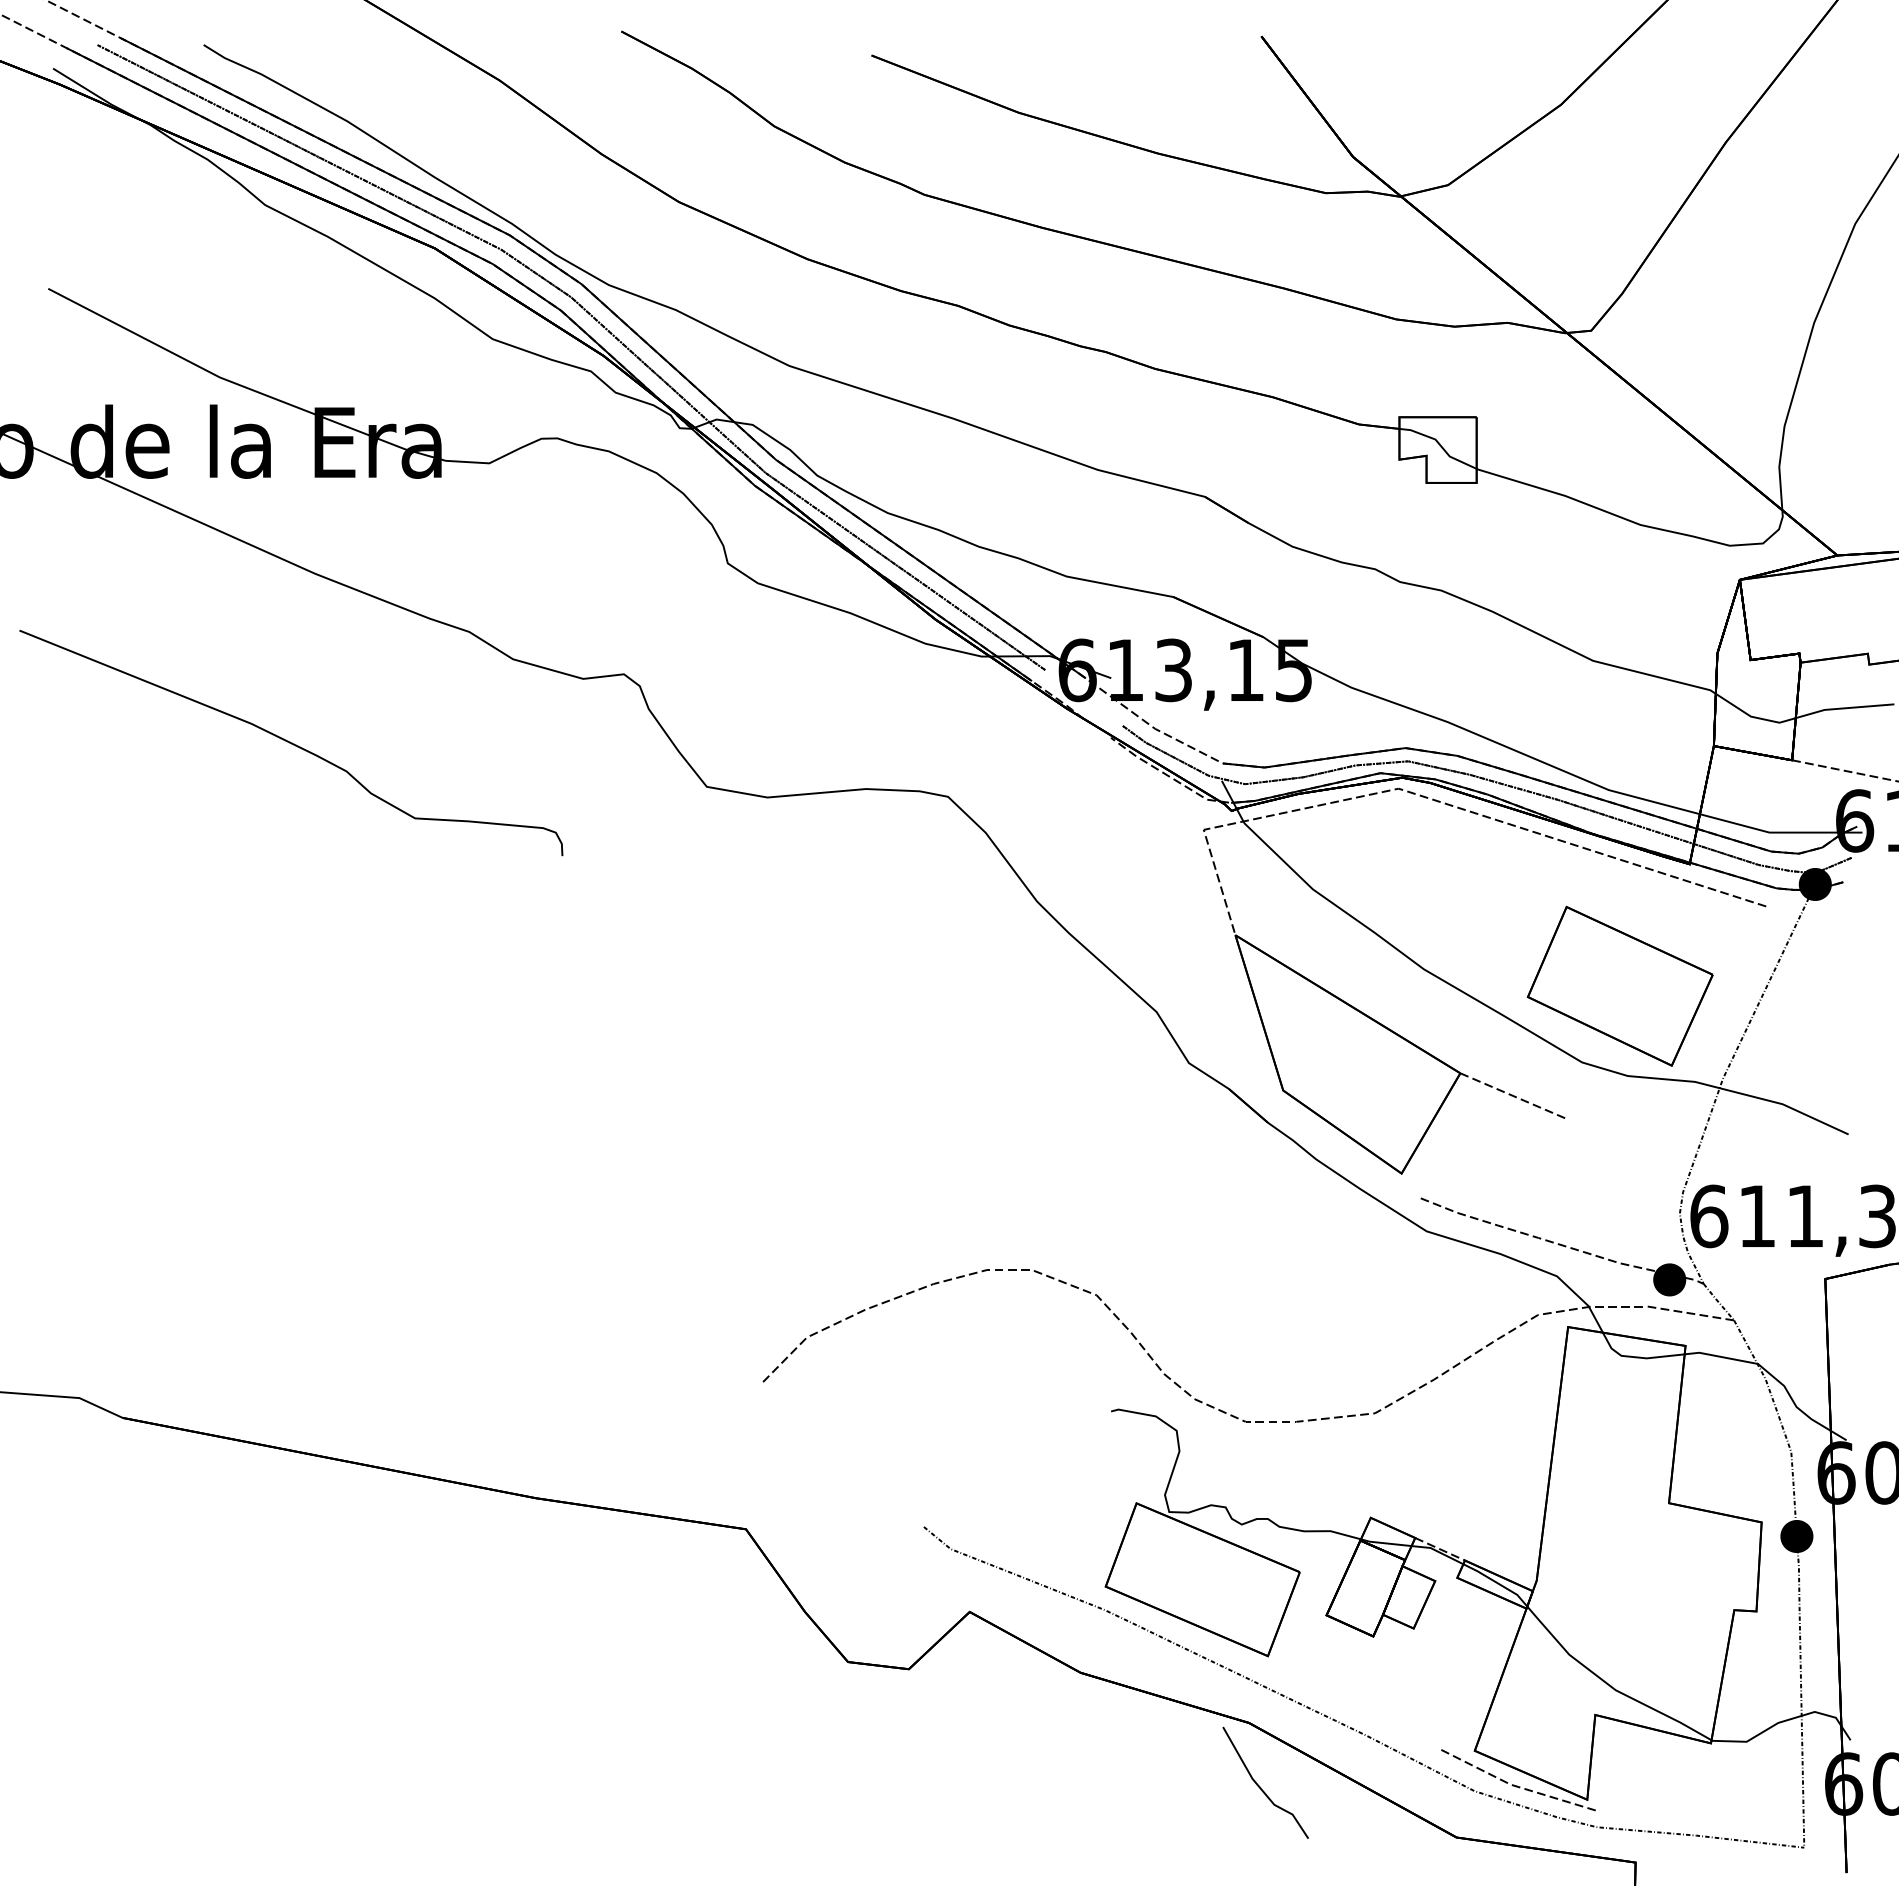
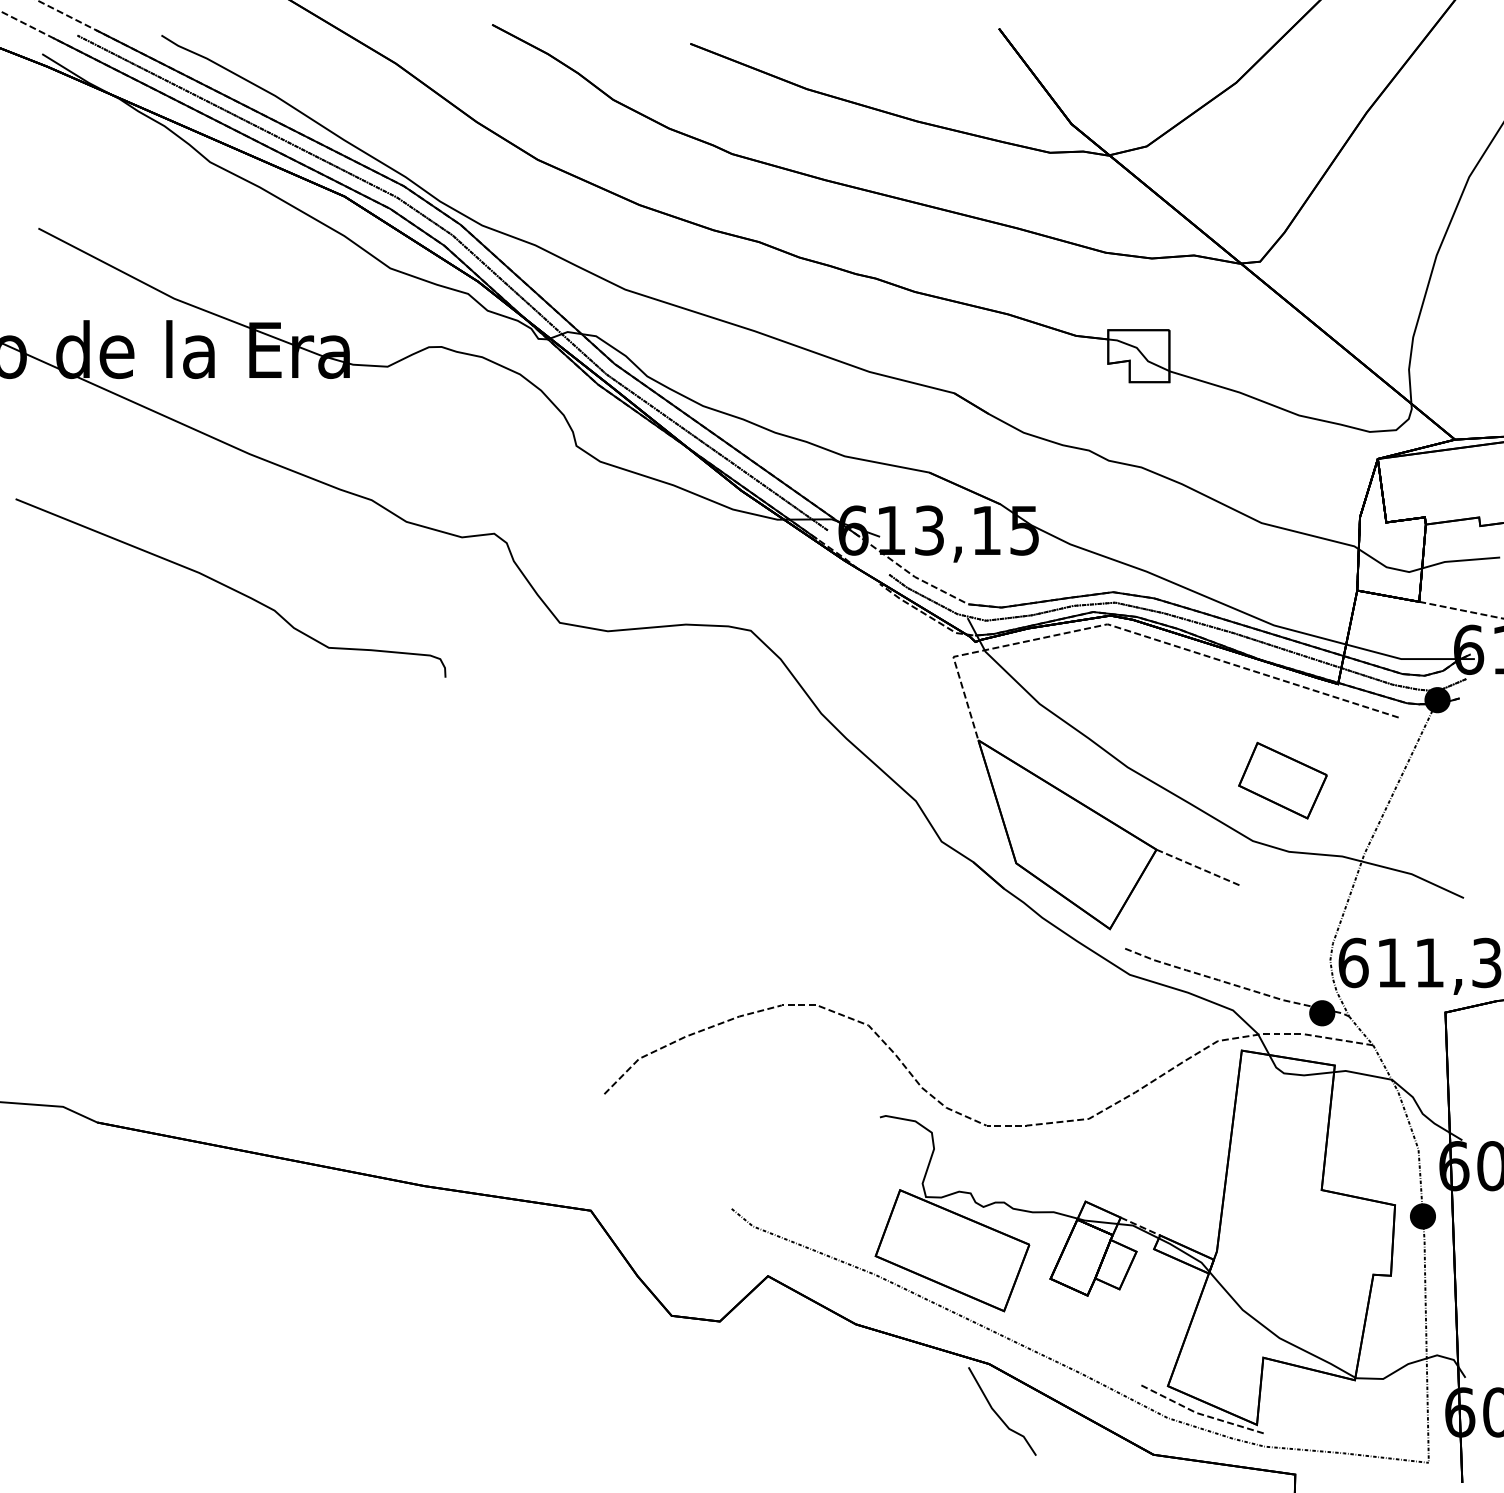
part: (1619, 985) -> (1282, 780), size x0.6

